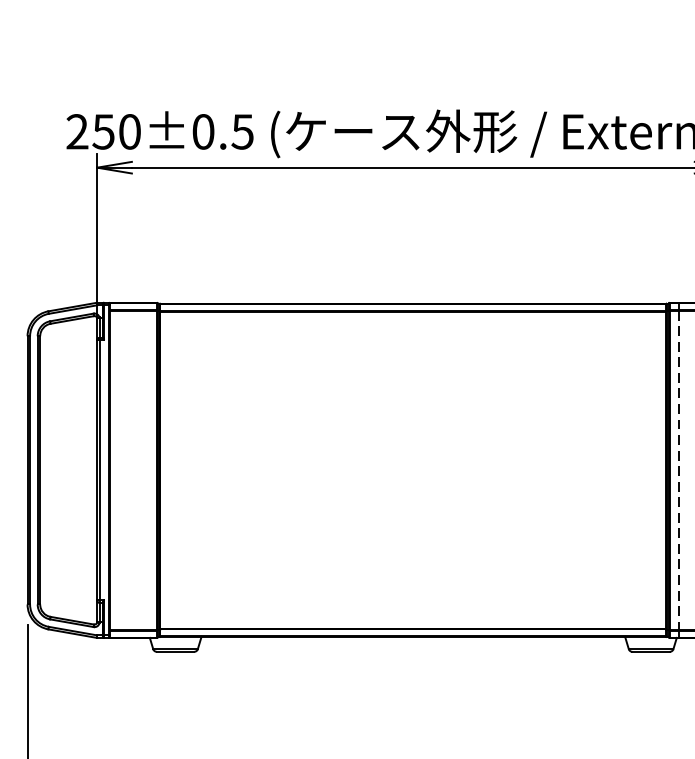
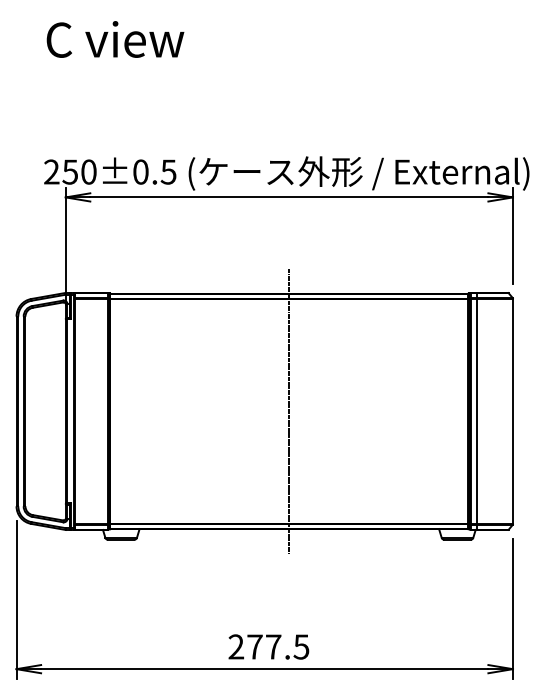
line: (413, 470) -> (289, 411), added
line: (679, 470) -> (477, 411), dashed -> solid

